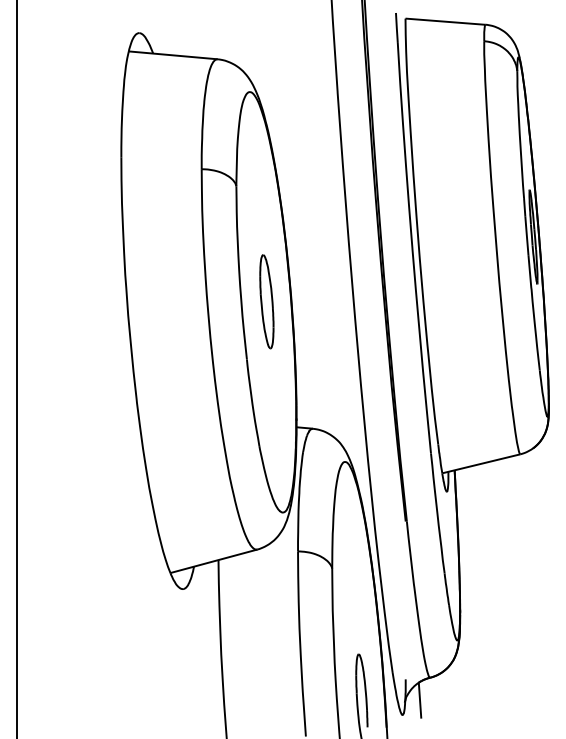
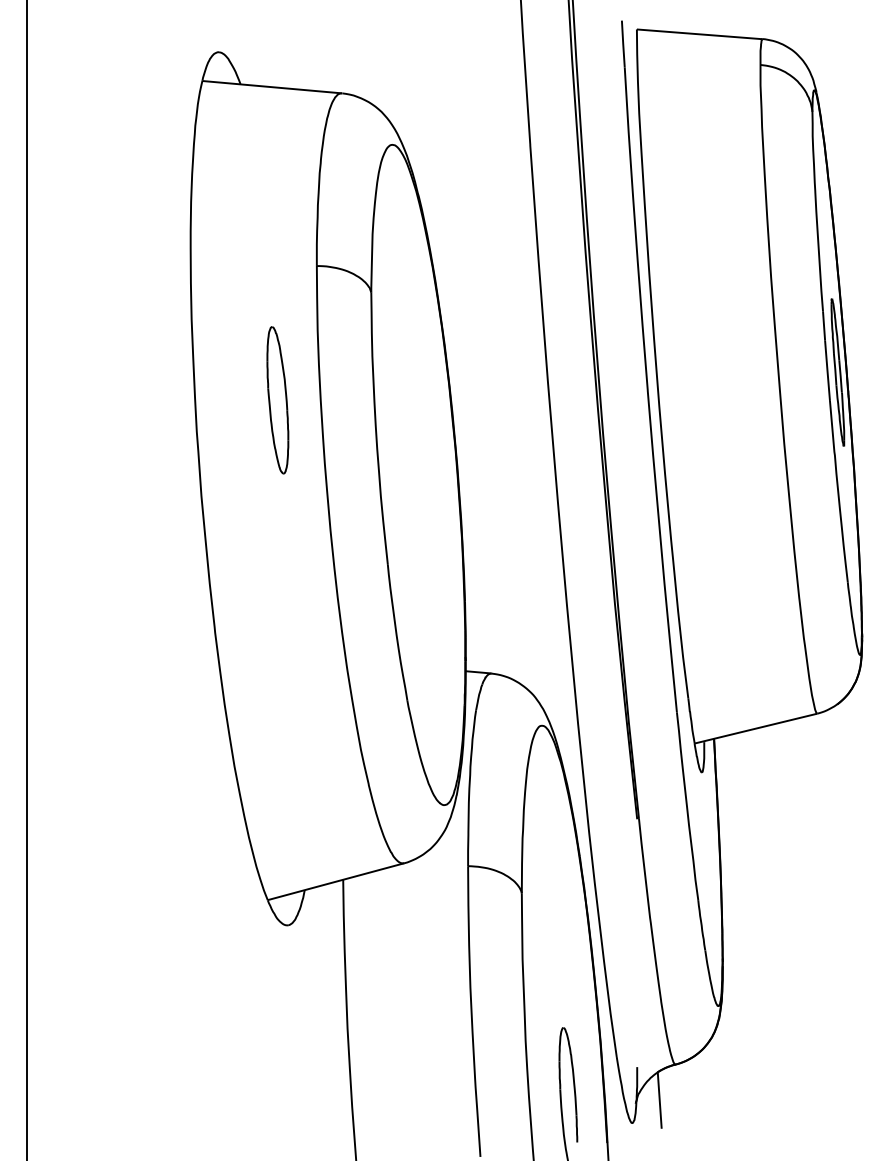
part: (266, 301) -> (277, 399), moved

